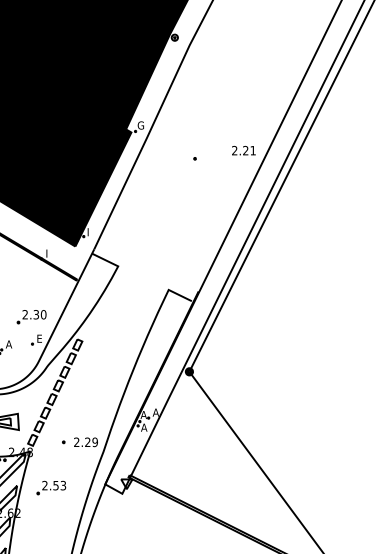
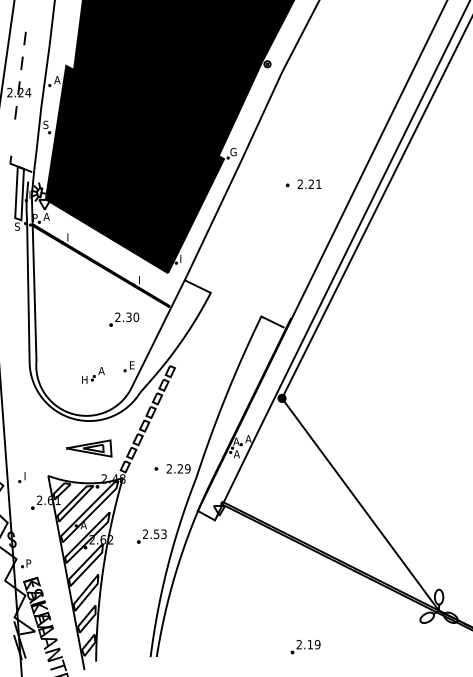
text: (243, 149) -> (309, 183), moved
part: (31, 316) -> (124, 319), moved
part: (50, 487) -> (151, 536), moved

